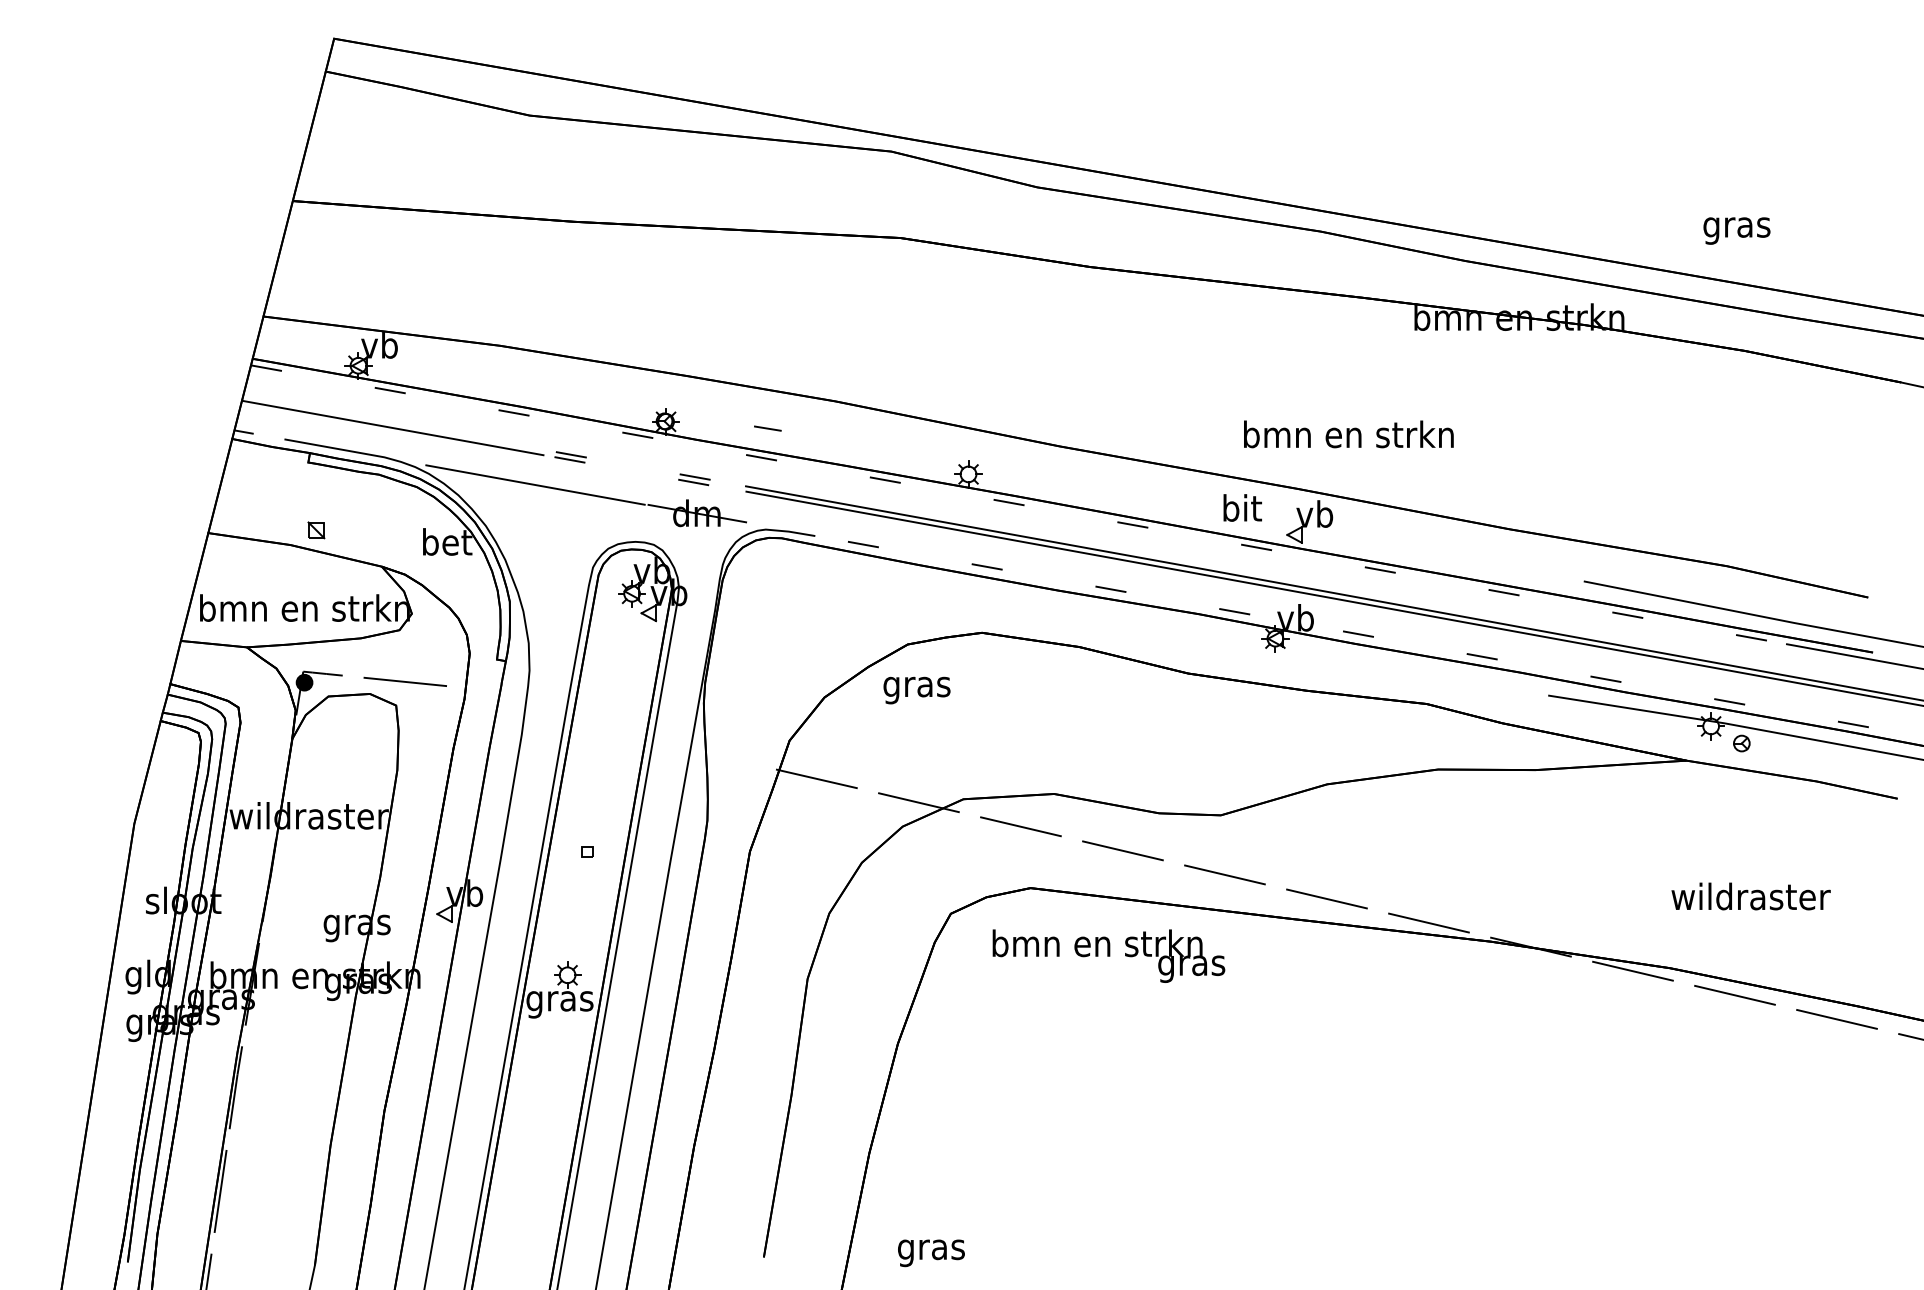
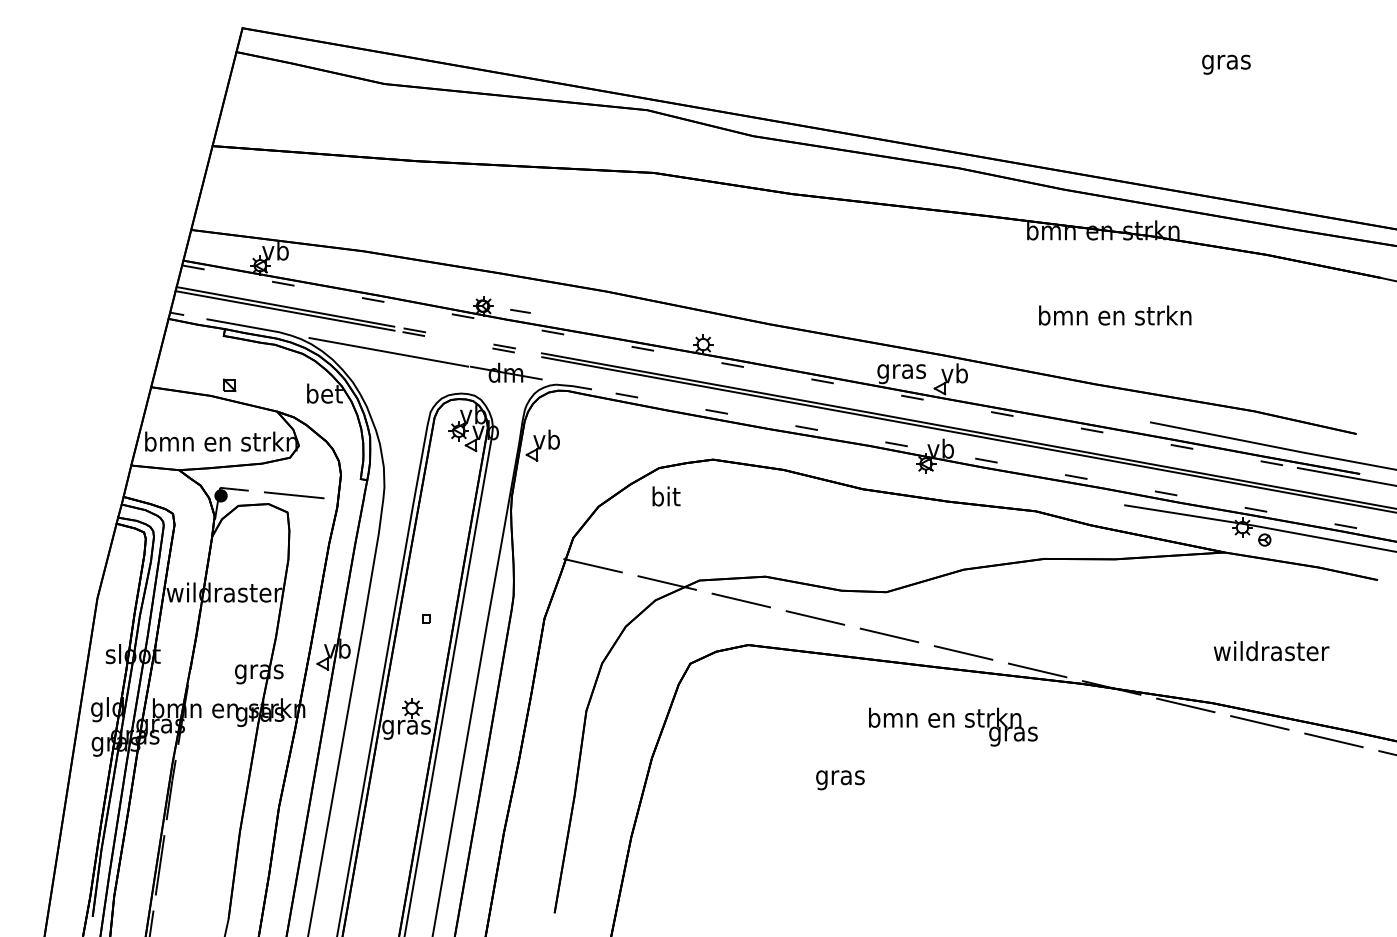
text: (1736, 230) -> (1226, 64), moved
line: (393, 422) -> (285, 306), added
line: (767, 428) -> (520, 311), moved
text: (1348, 434) -> (1114, 315), moved
text: (1241, 511) -> (901, 371), bit -> gras
part: (747, 613) -> (542, 445), added
text: (916, 686) -> (665, 498), gras -> bit
text: (1108, 955) -> (953, 726), moved
text: (931, 1253) -> (840, 780), moved

